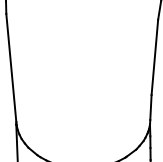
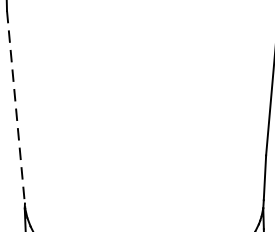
line: (11, 69) -> (16, 110), solid -> dashed

